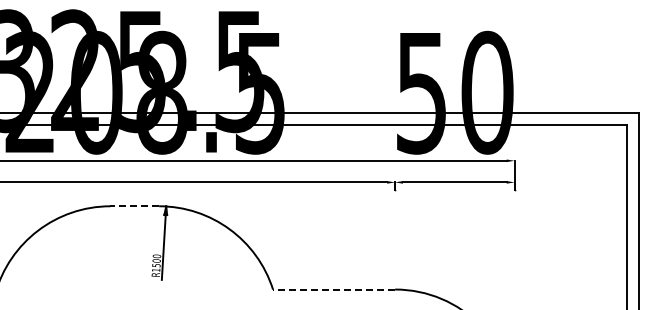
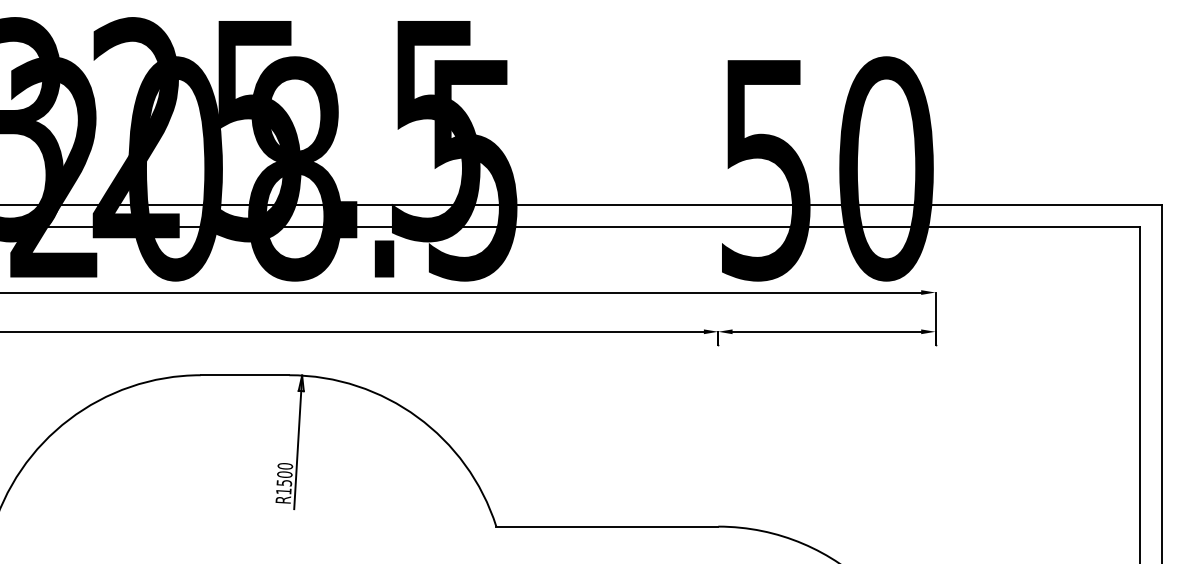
line: (134, 206) -> (244, 375), dashed -> solid
line: (333, 289) -> (606, 526), dashed -> solid

